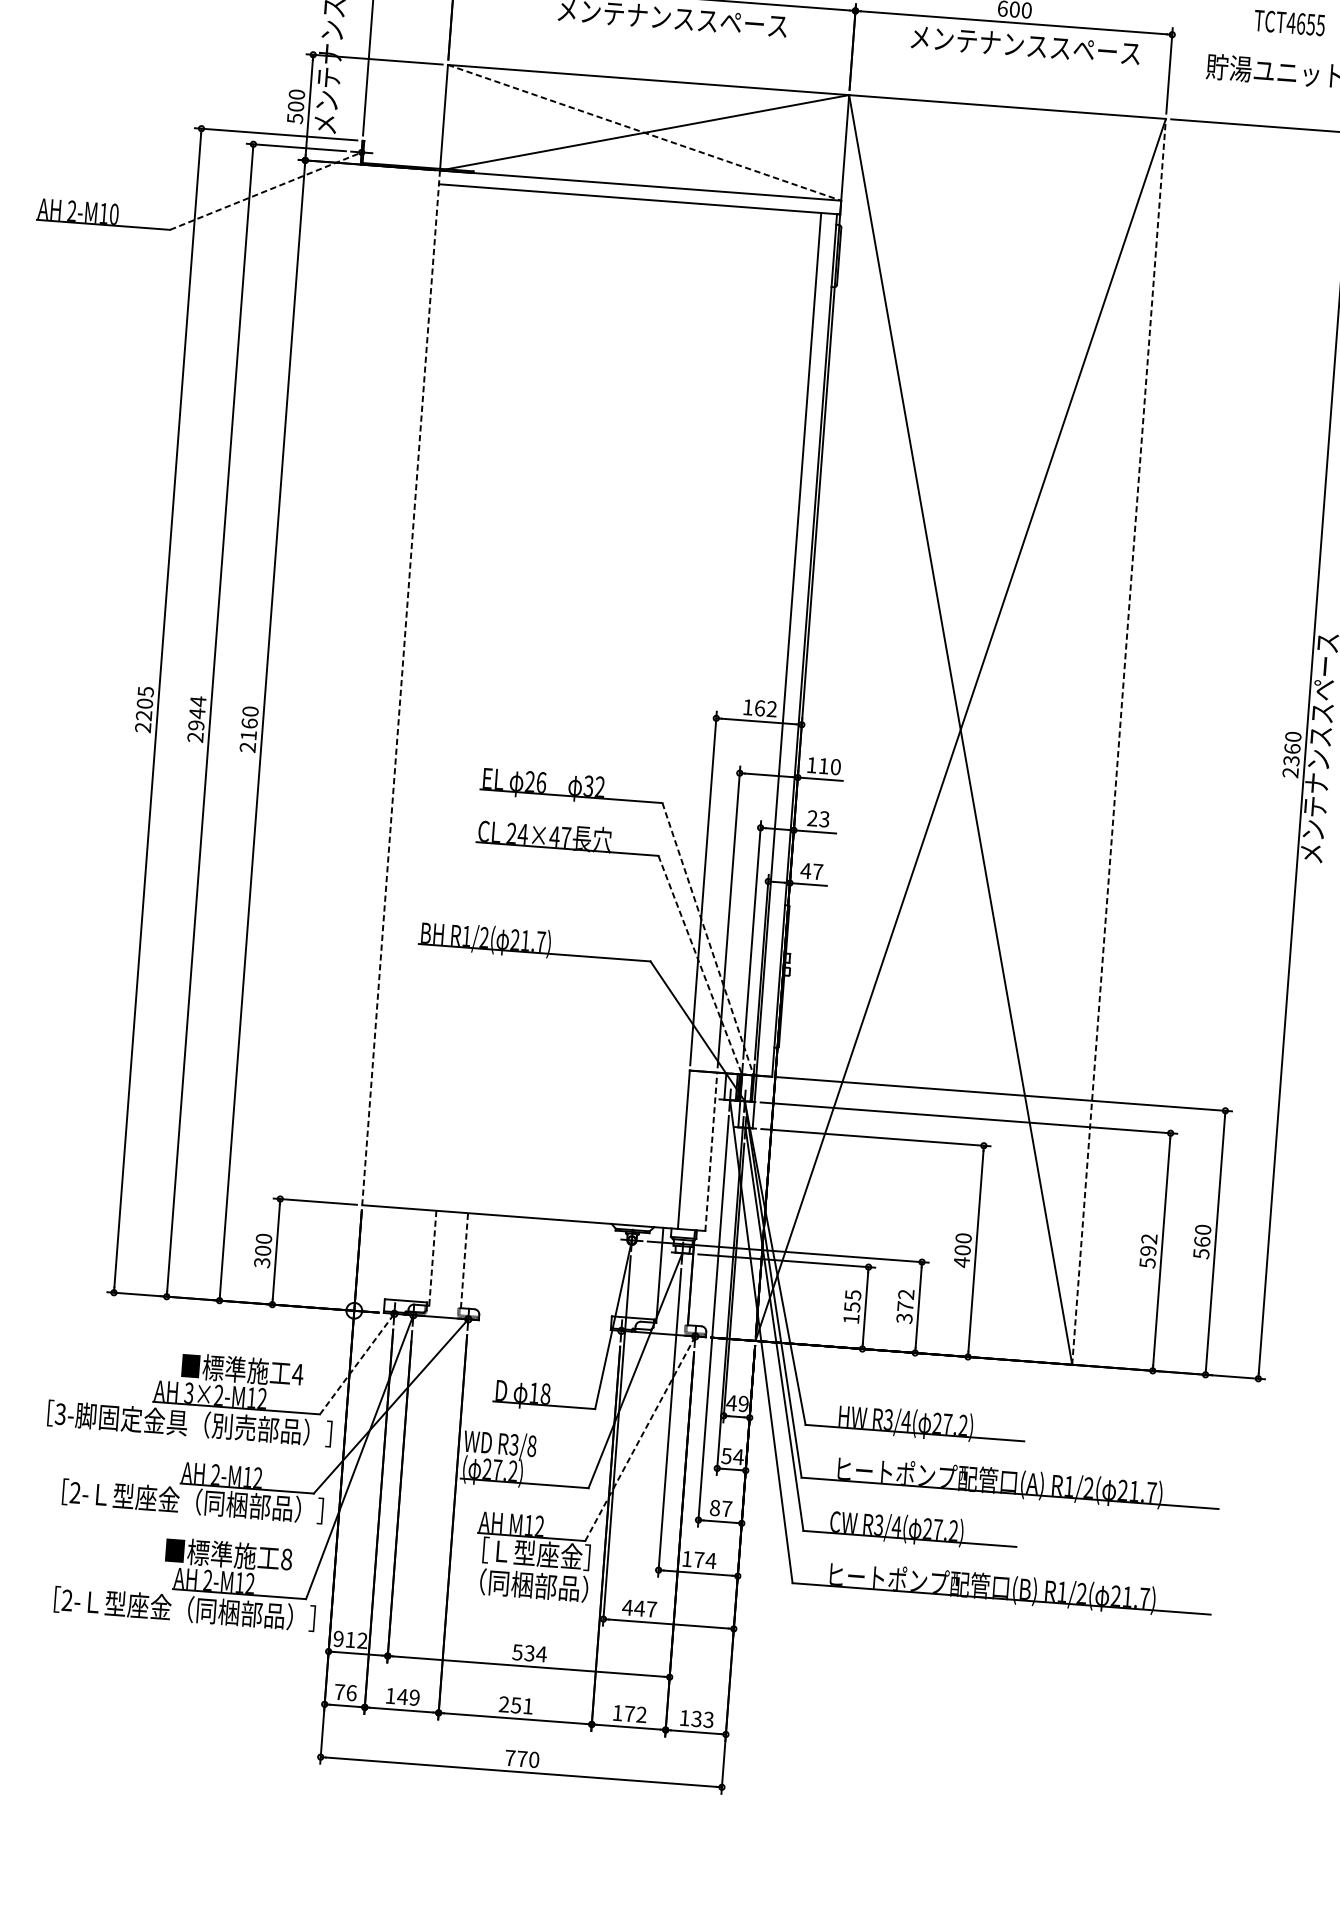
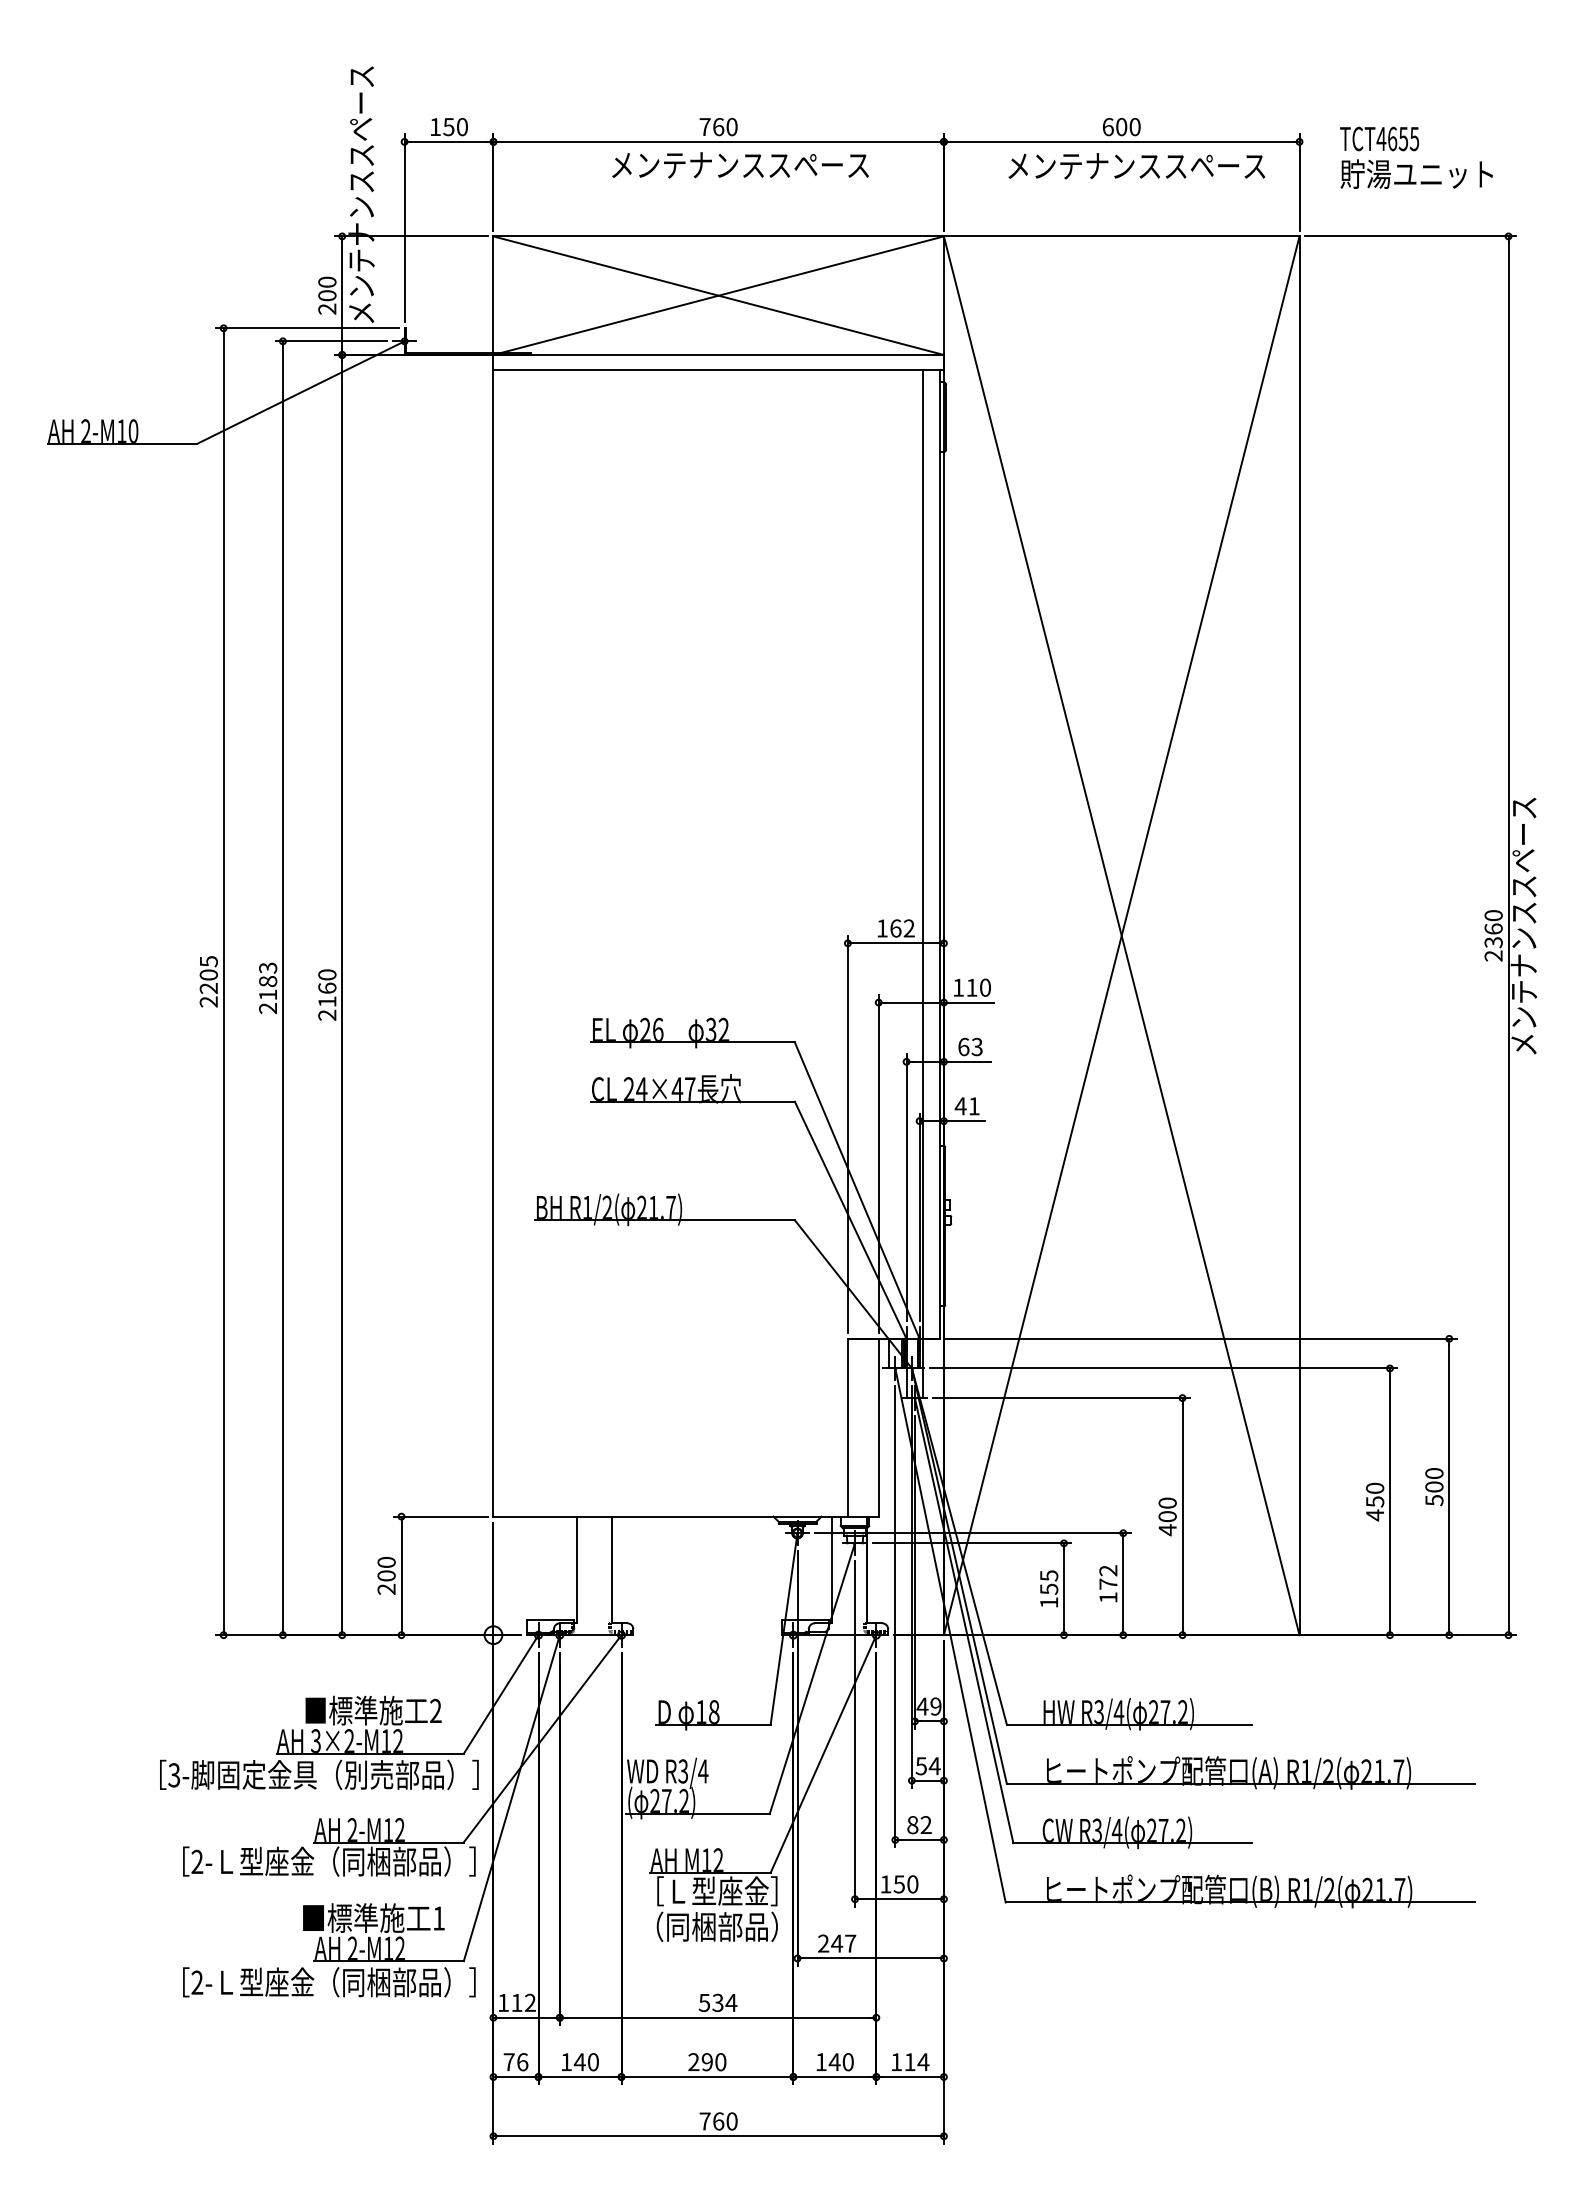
text: (1289, 22) -> (1379, 138), moved
text: (295, 118) -> (327, 308), 500 -> 200
line: (644, 132) -> (718, 295), dashed -> solid
line: (265, 191) -> (300, 392), dashed -> solid
line: (401, 687) -> (493, 935), dashed -> solid
text: (197, 713) -> (268, 981), 2944 -> 2183
line: (1119, 741) -> (1299, 935), dashed -> solid
text: (812, 817) -> (963, 1046), 23 -> 63
text: (817, 872) -> (973, 1106), 47 -> 41
line: (708, 939) -> (857, 1190), dashed -> solid
line: (700, 965) -> (850, 1220), dashed -> solid
line: (711, 1151) -> (878, 1427), dashed -> solid
text: (1202, 1241) -> (1434, 1486), 560 -> 500
text: (1148, 1250) -> (1375, 1501), 592 -> 450
line: (432, 1258) -> (576, 1570), dashed -> solid
line: (464, 1260) -> (612, 1569), dashed -> solid
text: (262, 1262) -> (386, 1589), 300 -> 200
text: (904, 1318) -> (1108, 1597), 372 -> 172
line: (357, 1364) -> (501, 1694), dashed -> solid
text: (297, 1373) -> (435, 1710), 4 -> 2
line: (640, 1438) -> (823, 1753), dashed -> solid
text: (532, 1446) -> (703, 1771), R3/8 -> R3/4
text: (726, 1508) -> (925, 1824), 87 -> 82
text: (287, 1559) -> (439, 1918), 8 -> 1
text: (704, 1560) -> (905, 1884), 174 -> 150
text: (627, 1607) -> (823, 1943), 447 -> 247
text: (338, 1638) -> (503, 2002), 912 -> 112
text: (413, 1698) -> (592, 2062), 149 -> 140
text: (521, 1706) -> (713, 2062), 251 -> 290
text: (634, 1714) -> (840, 2062), 172 -> 140
text: (702, 1719) -> (916, 2062), 133 -> 114
text: (522, 1759) -> (718, 2121), 770 -> 760

